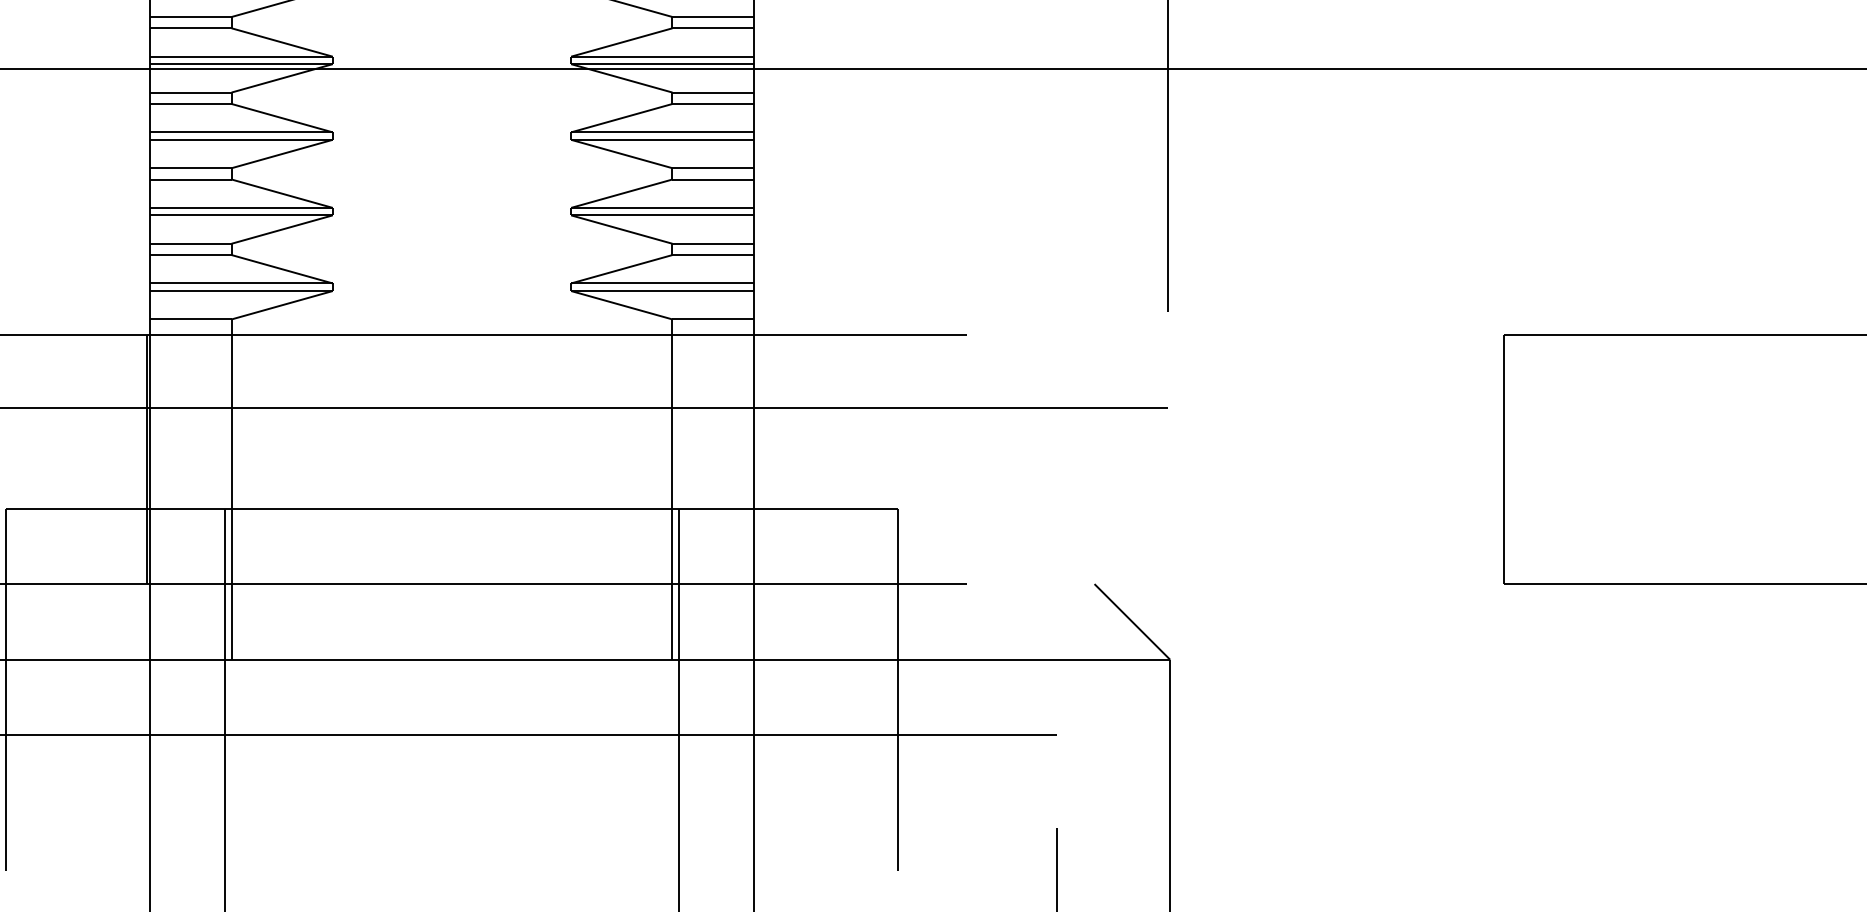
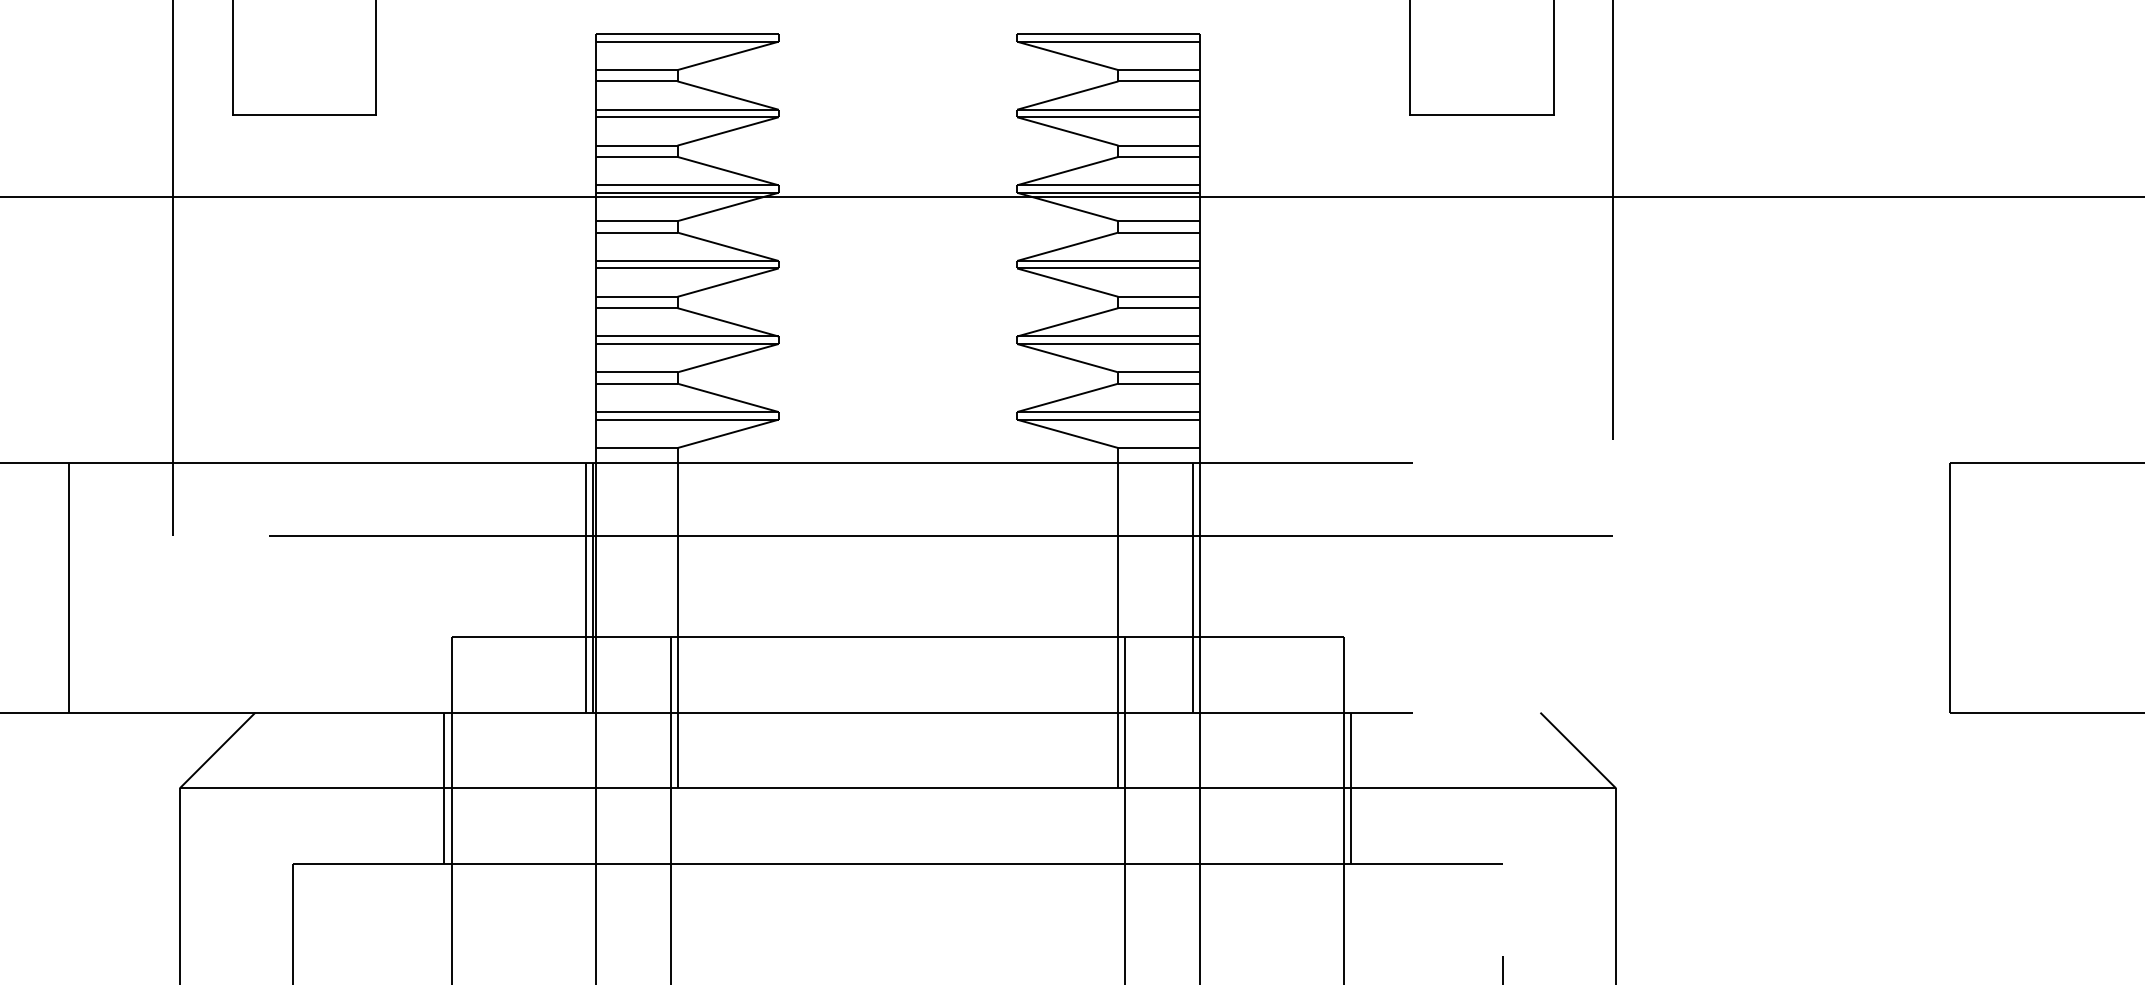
line: (140, 458) -> (586, 587), added
line: (747, 458) -> (1193, 587), added
line: (905, 658) -> (1351, 787), added

